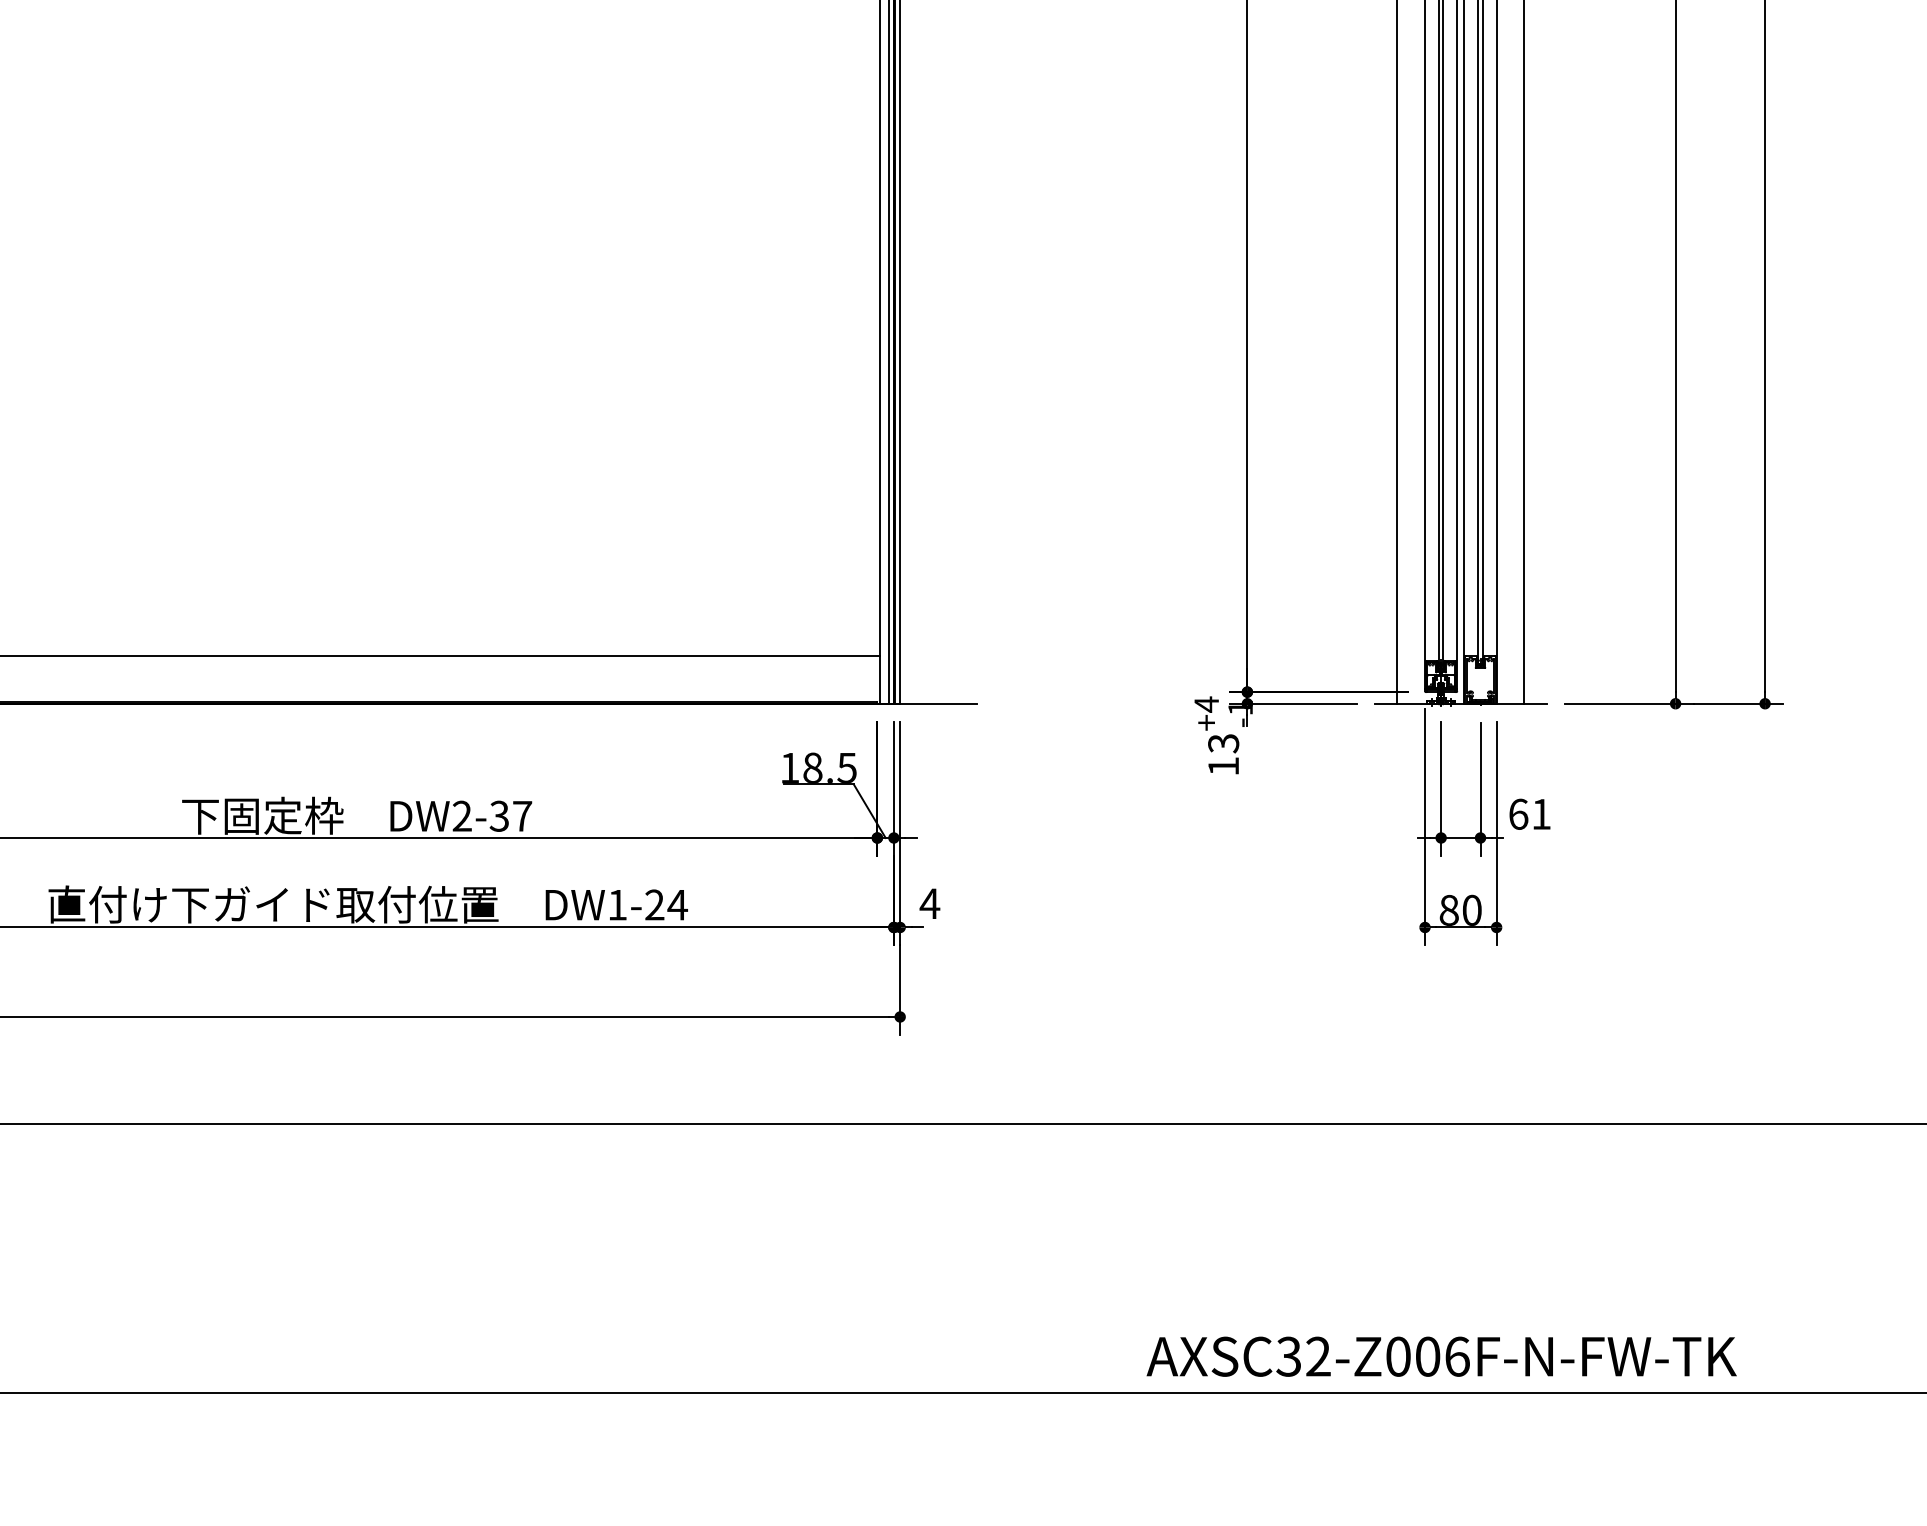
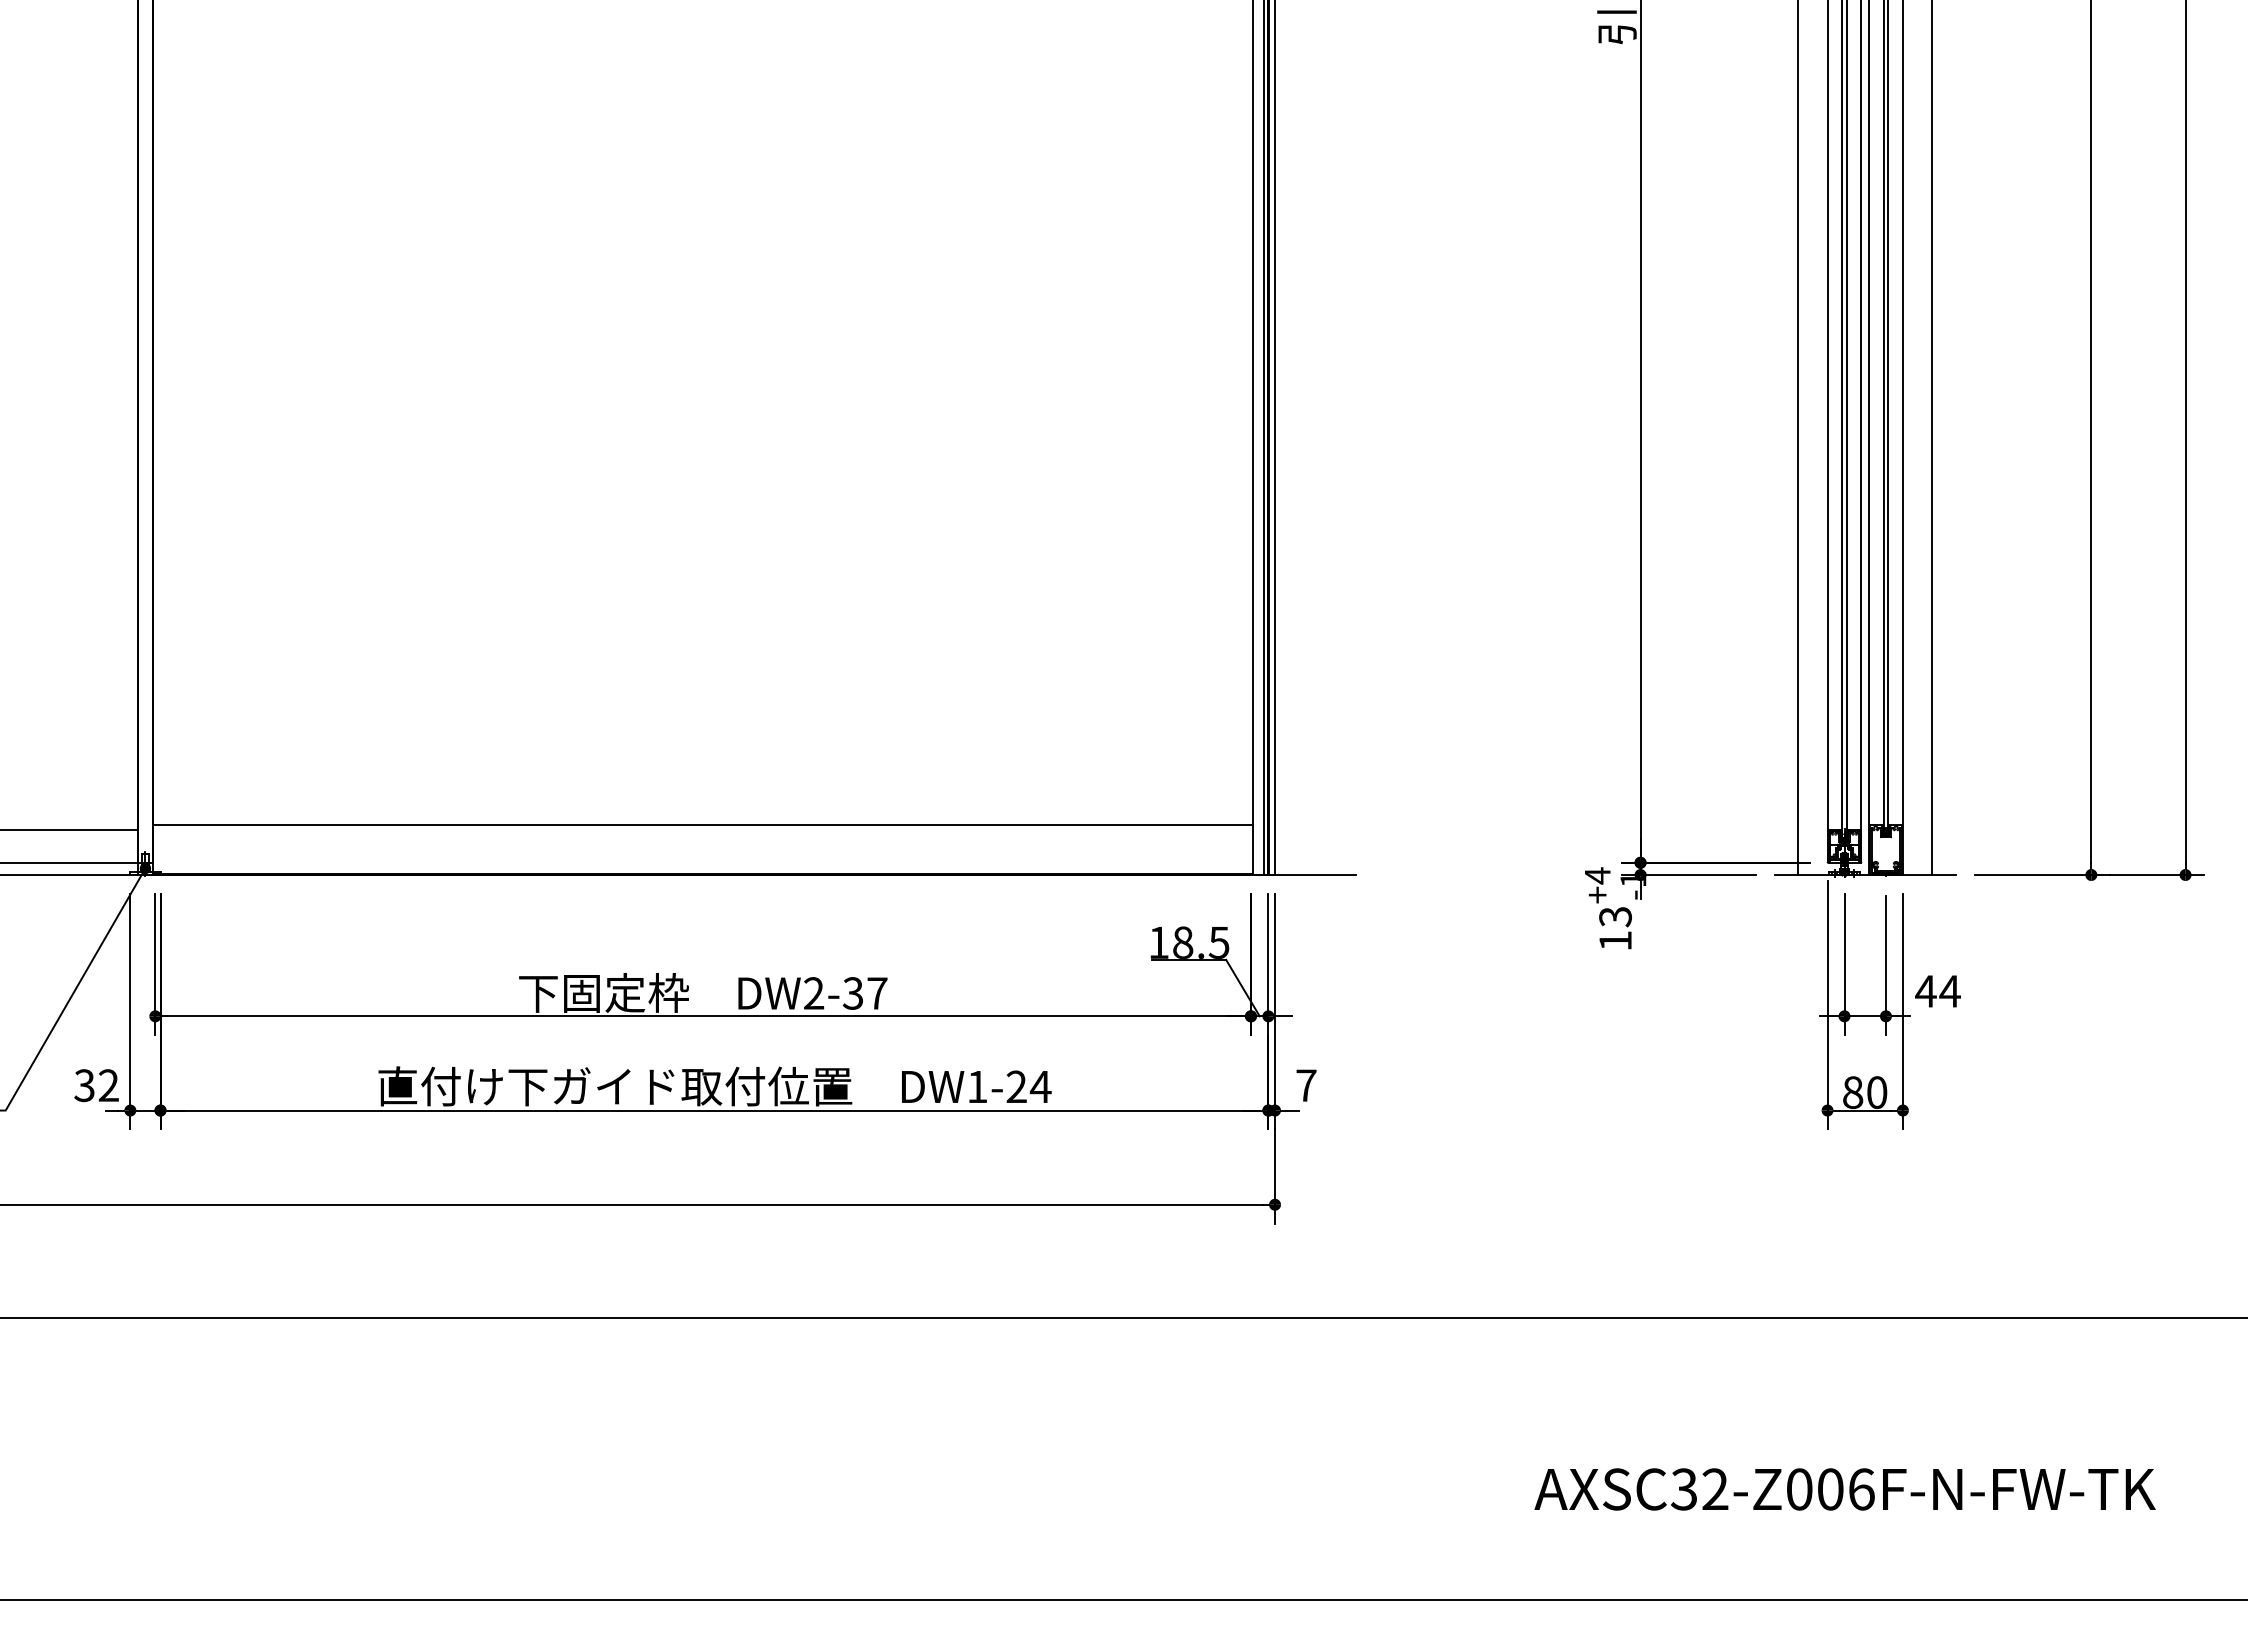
text: (1529, 814) -> (1937, 991), 61 -> 44
text: (930, 903) -> (1306, 1085), 4 -> 7
text: (1441, 1356) -> (1844, 1489), moved

